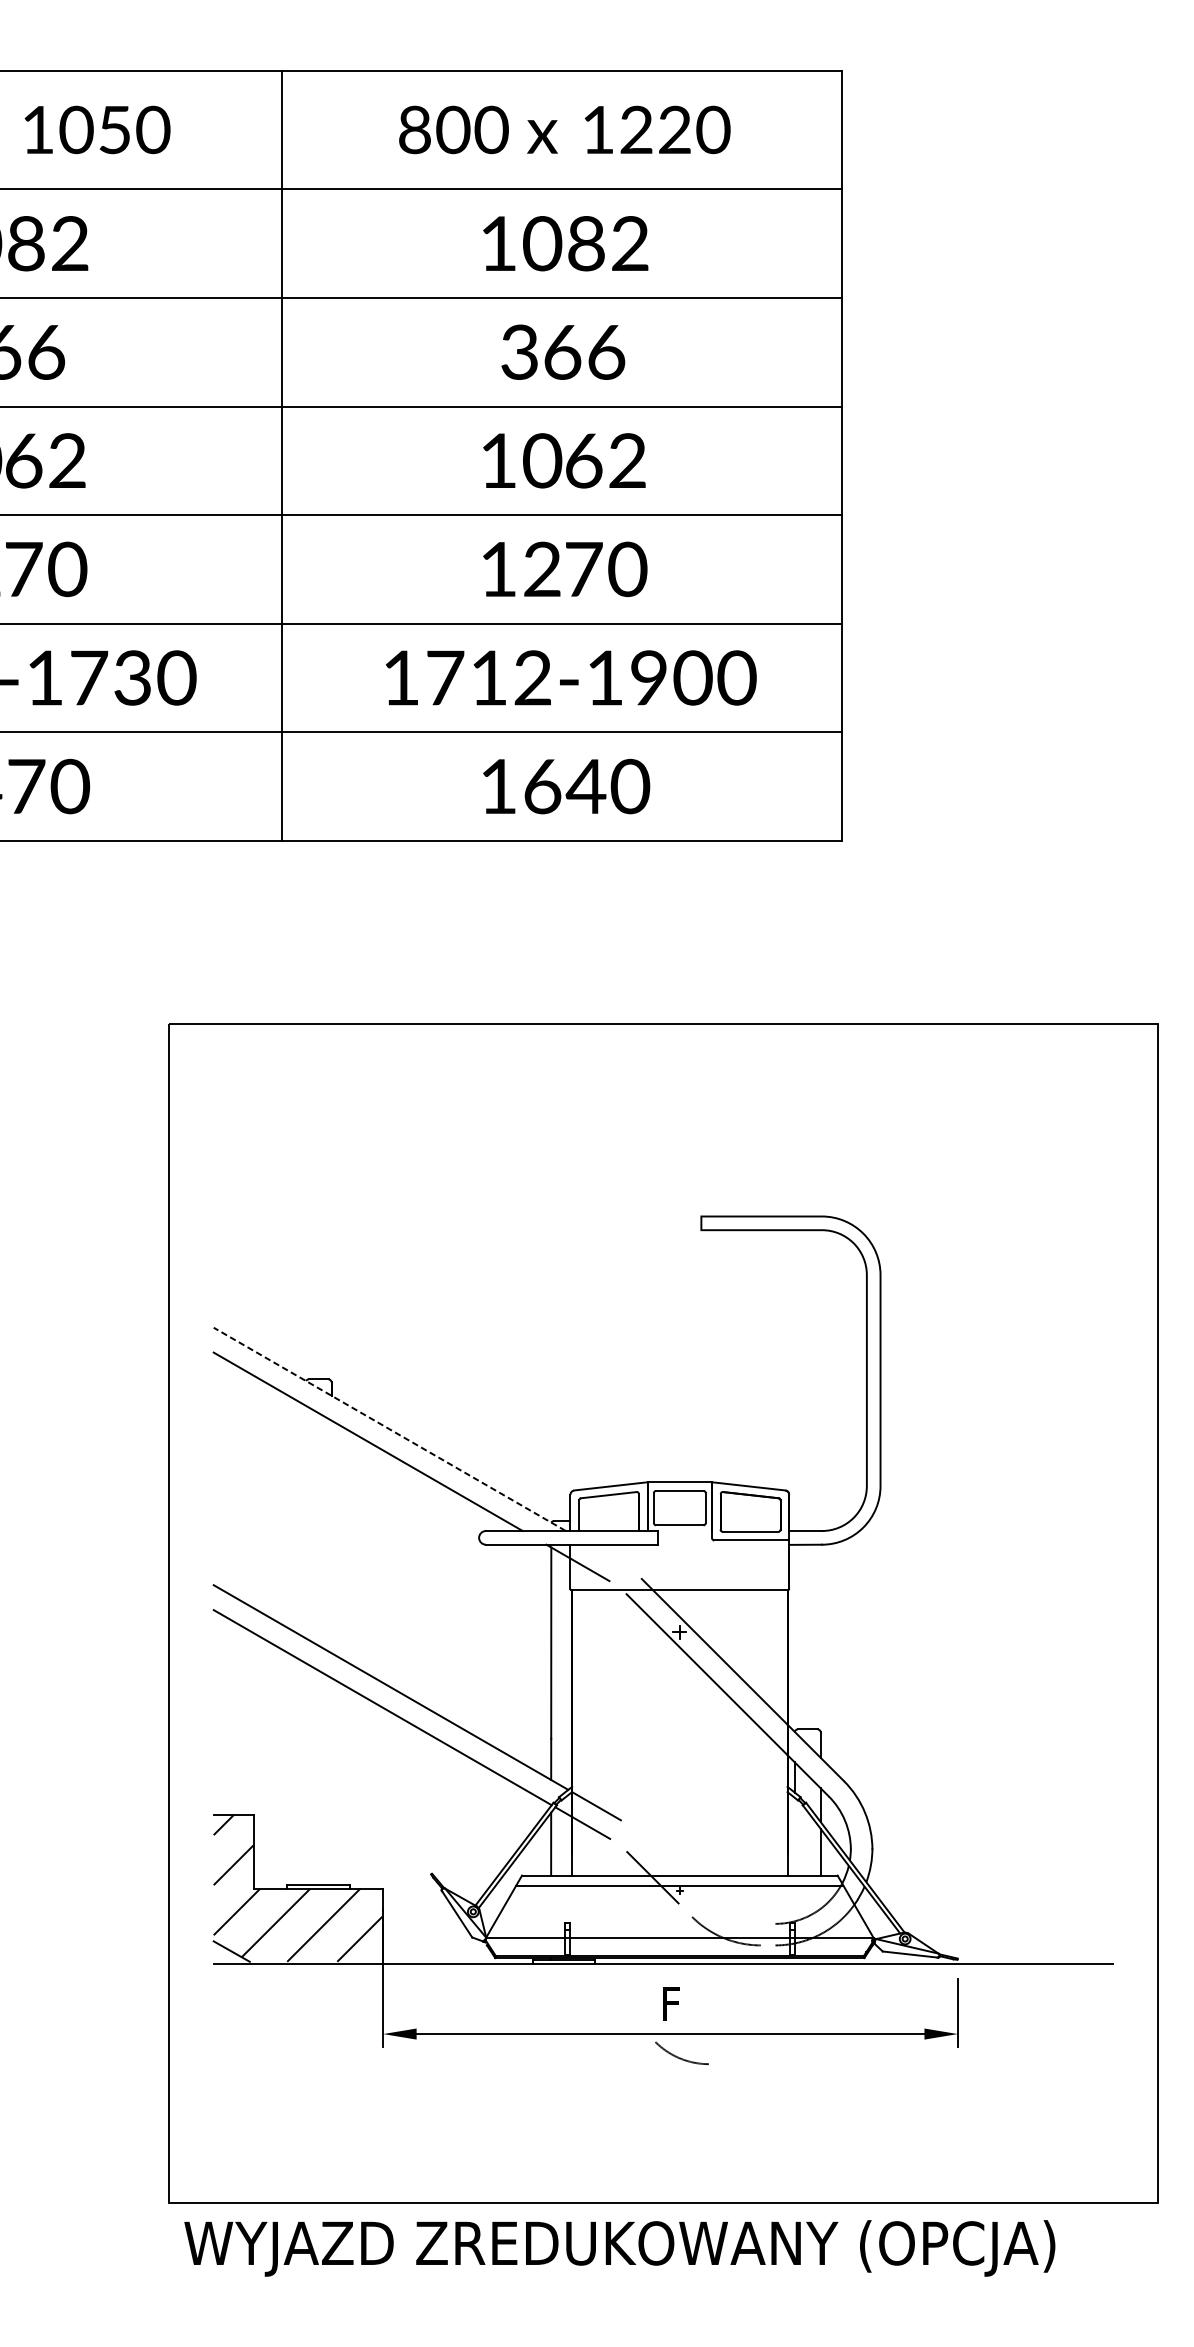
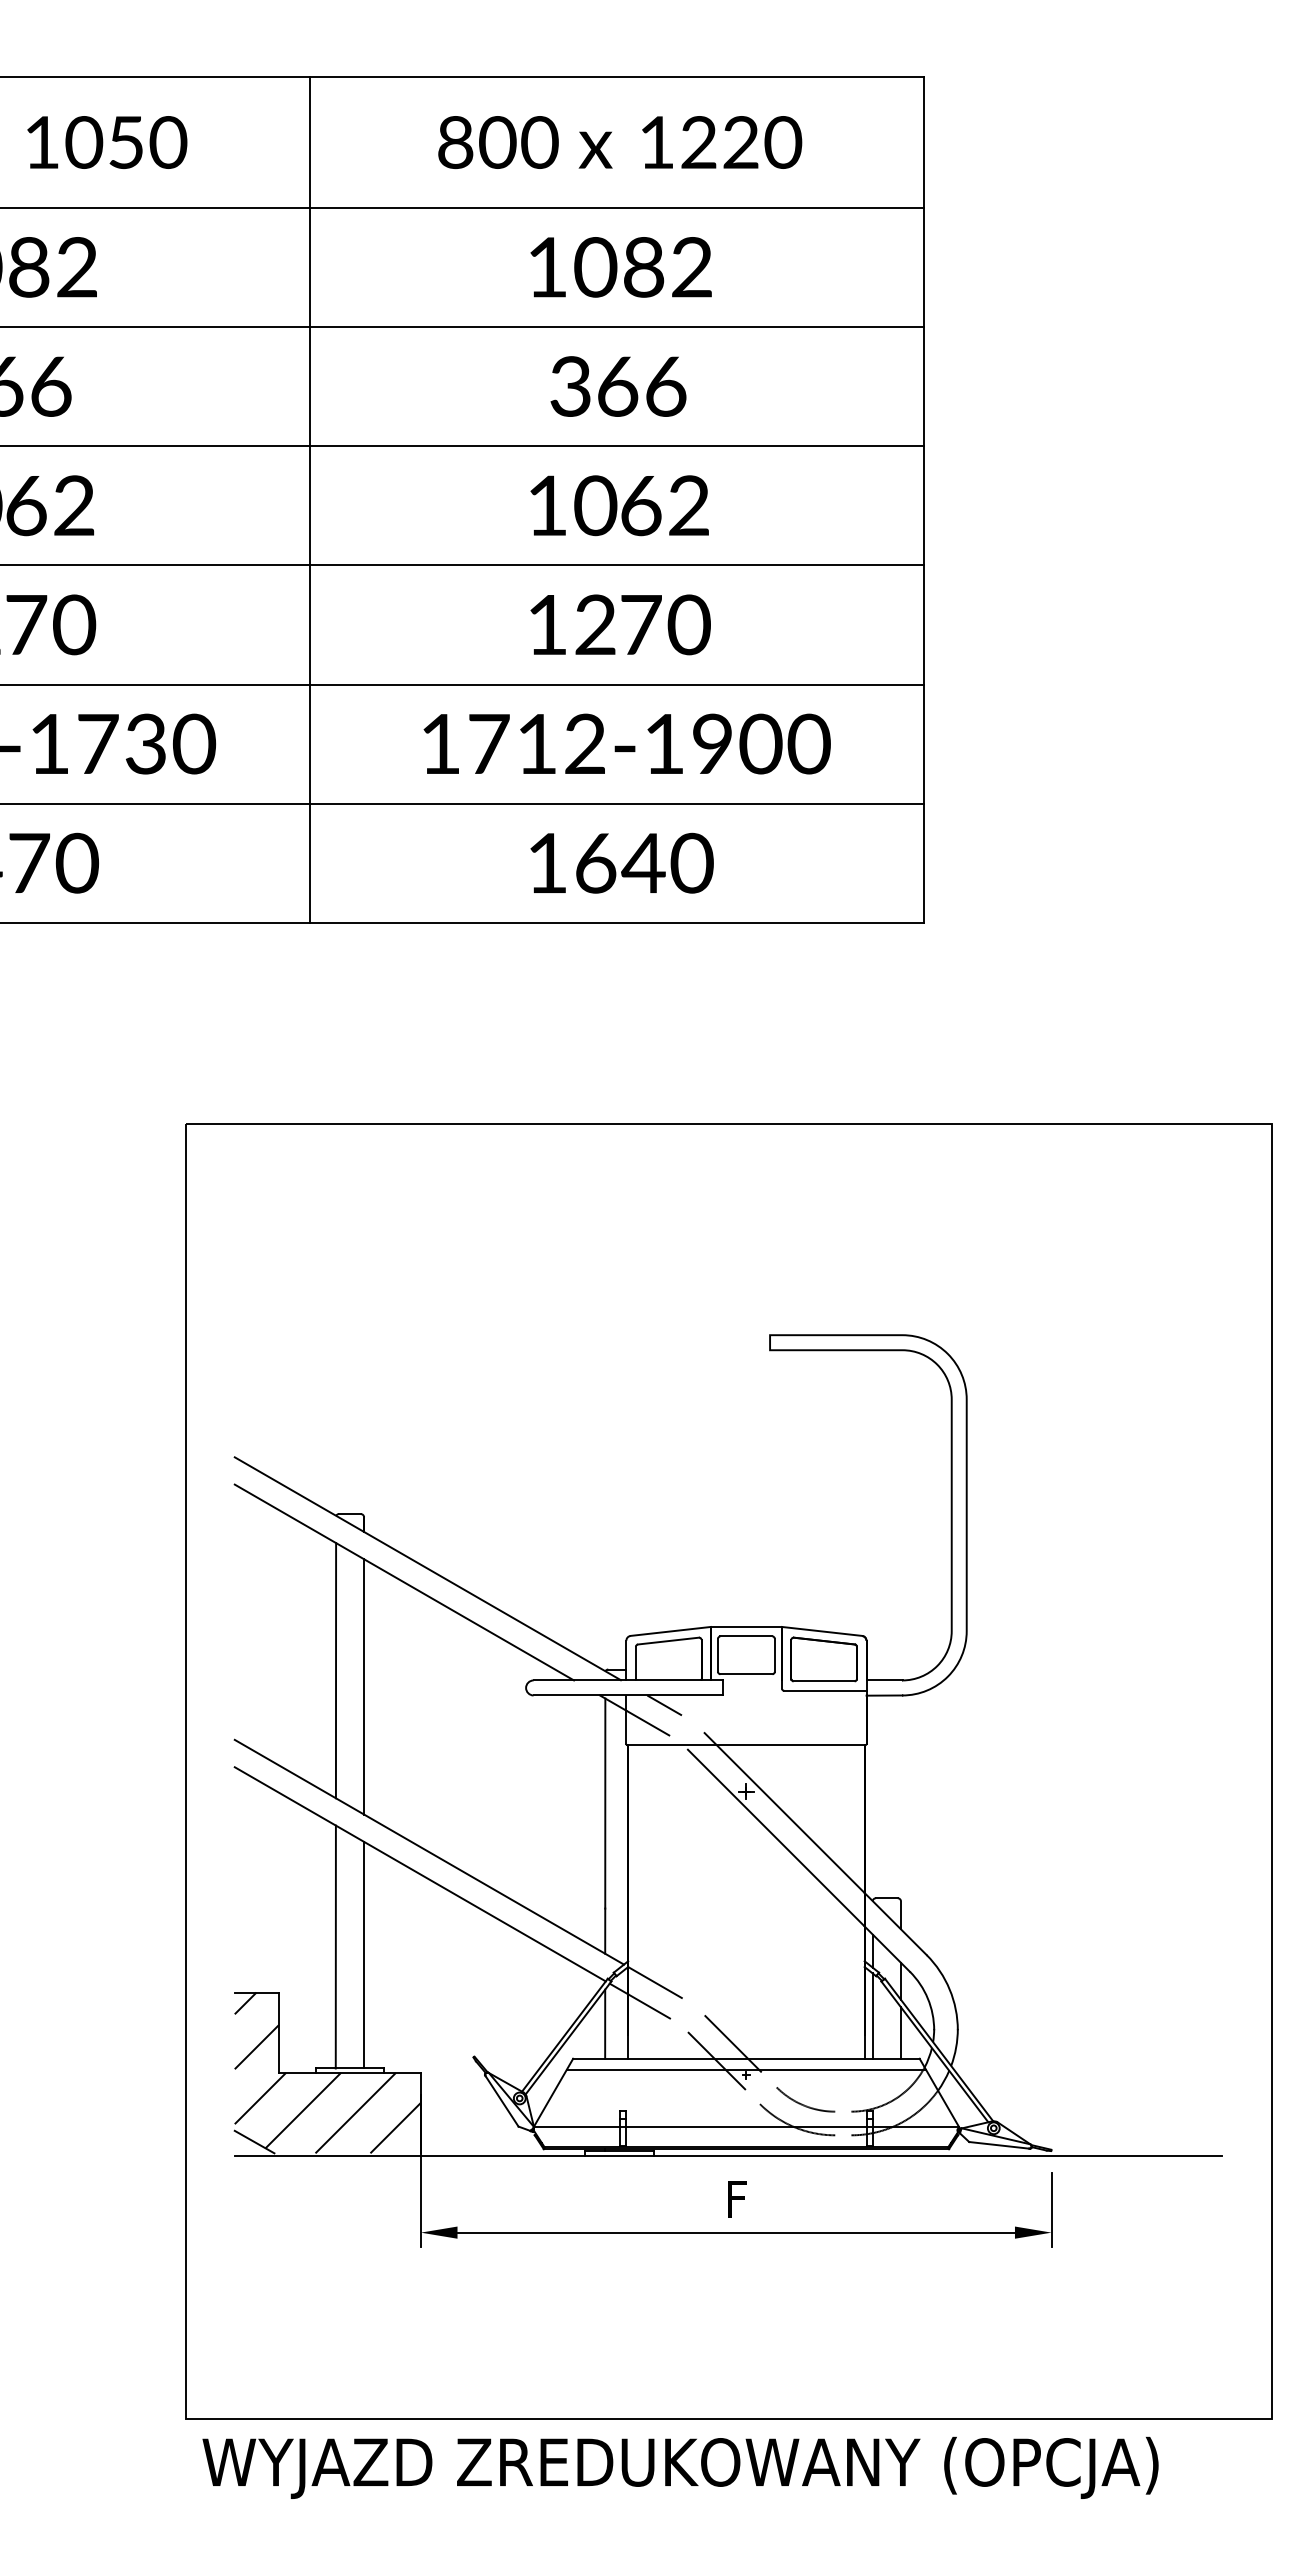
line: (389, 1429) -> (427, 1568), dashed -> solid
line: (305, 1521) -> (335, 1670), added
line: (331, 1536) -> (364, 1686), added
line: (605, 1553) -> (664, 1705), added
line: (305, 1773) -> (335, 1946), added
line: (331, 1780) -> (364, 1954), added
line: (794, 1836) -> (872, 2015), added
line: (667, 1861) -> (732, 2043), added
arc: (678, 2056) -> (802, 2103), moved

